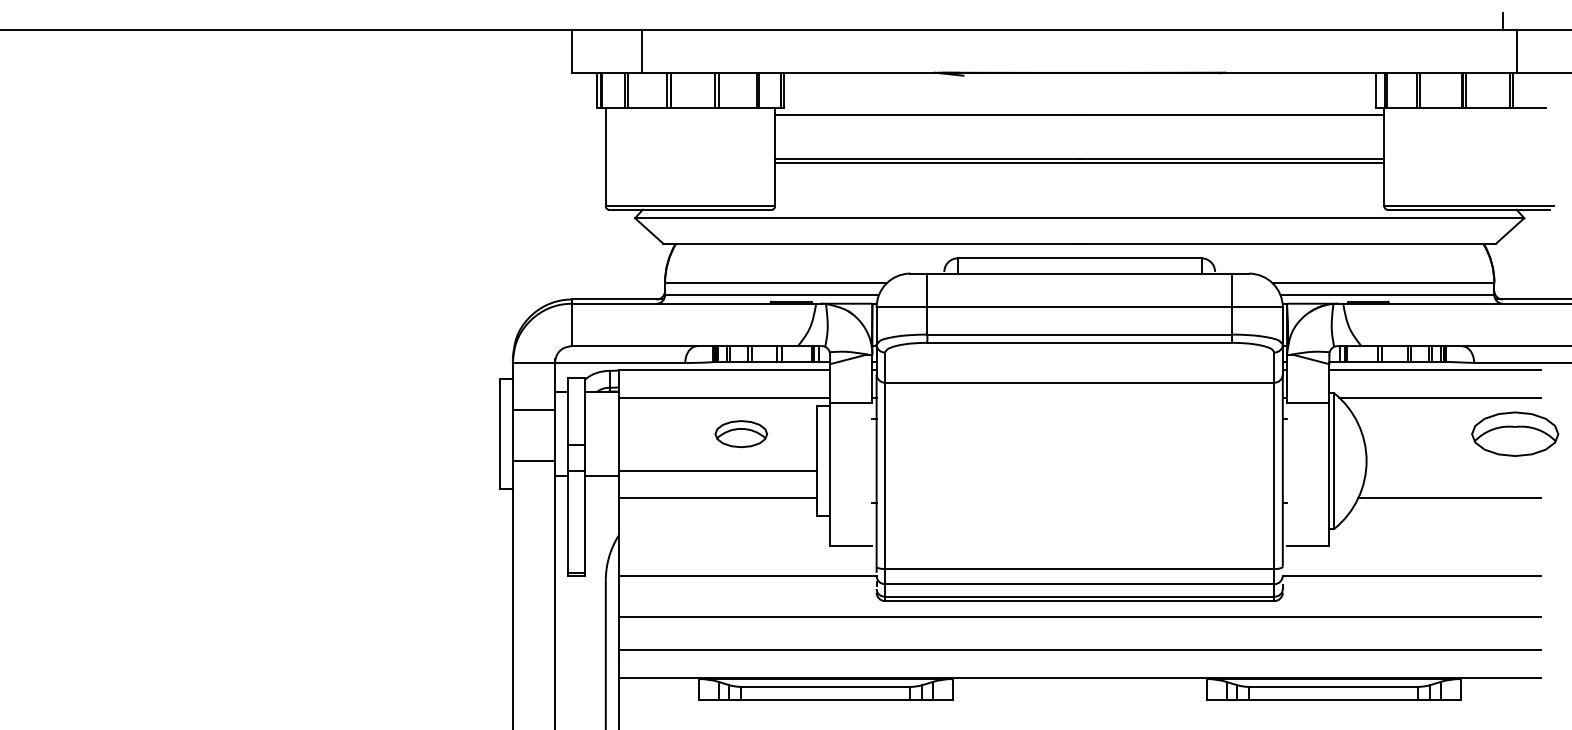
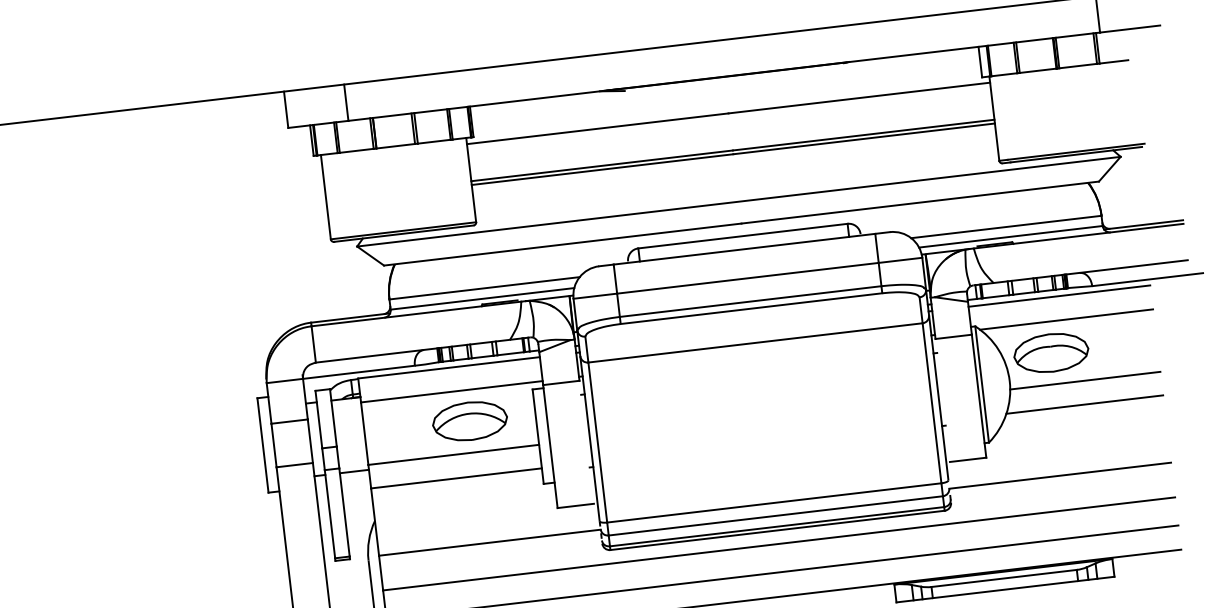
part: (741, 433) -> (470, 420), size x1.67
part: (1515, 433) -> (1051, 352), moved
line: (1453, 470) -> (1085, 380), added

